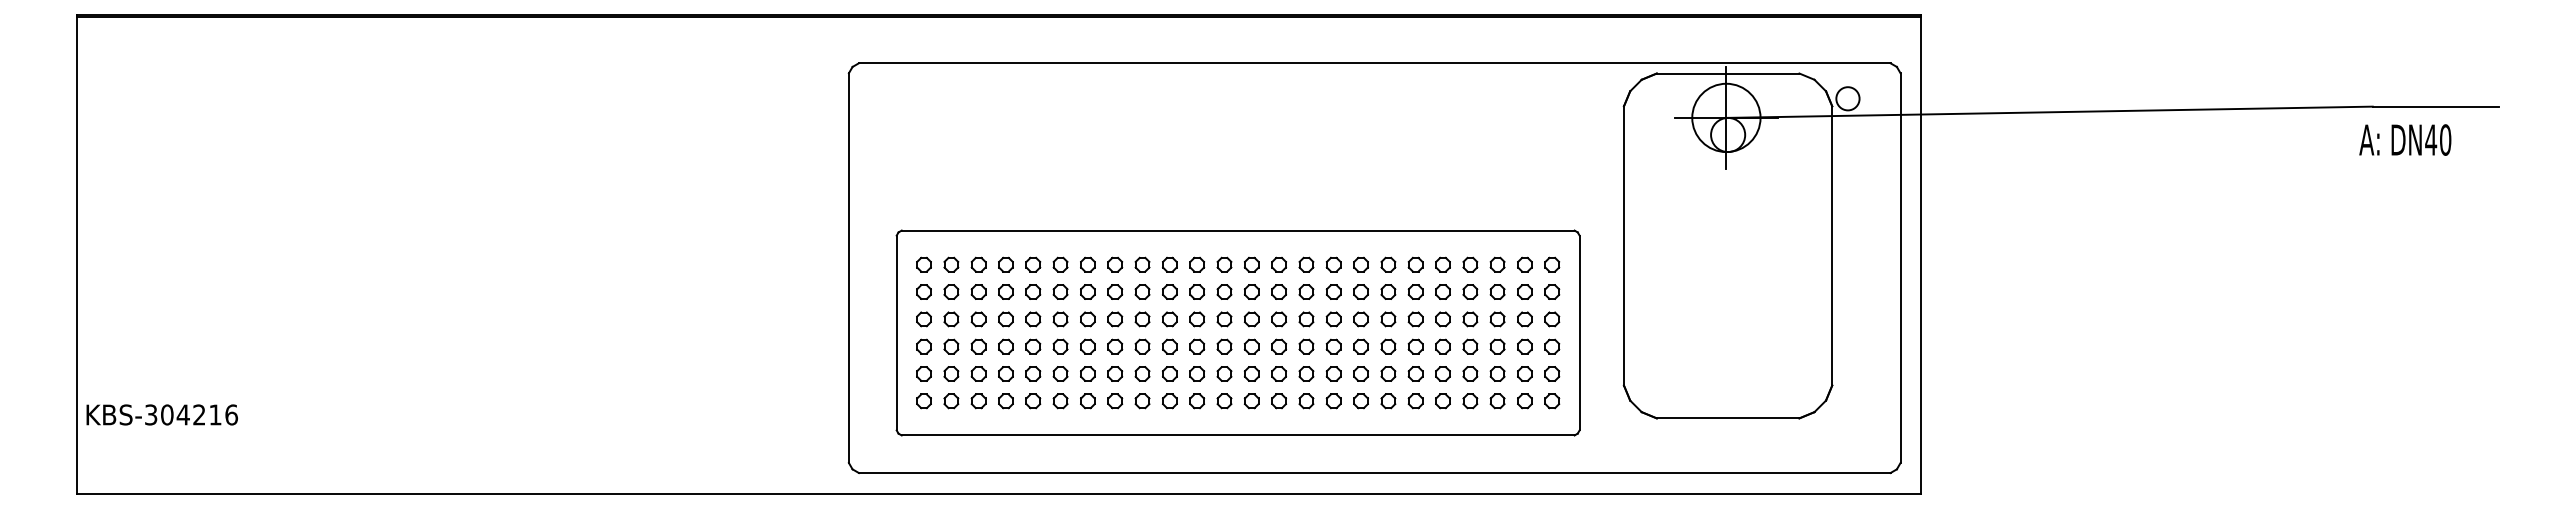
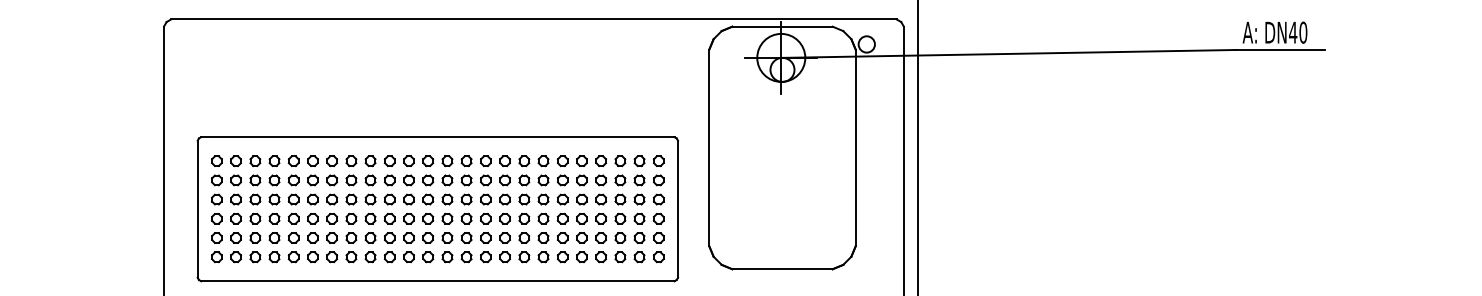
text: (2405, 139) -> (1275, 32), moved

